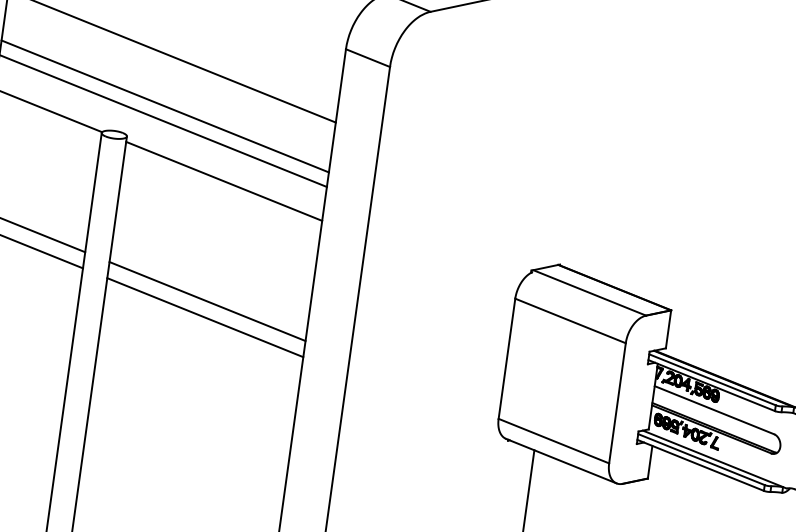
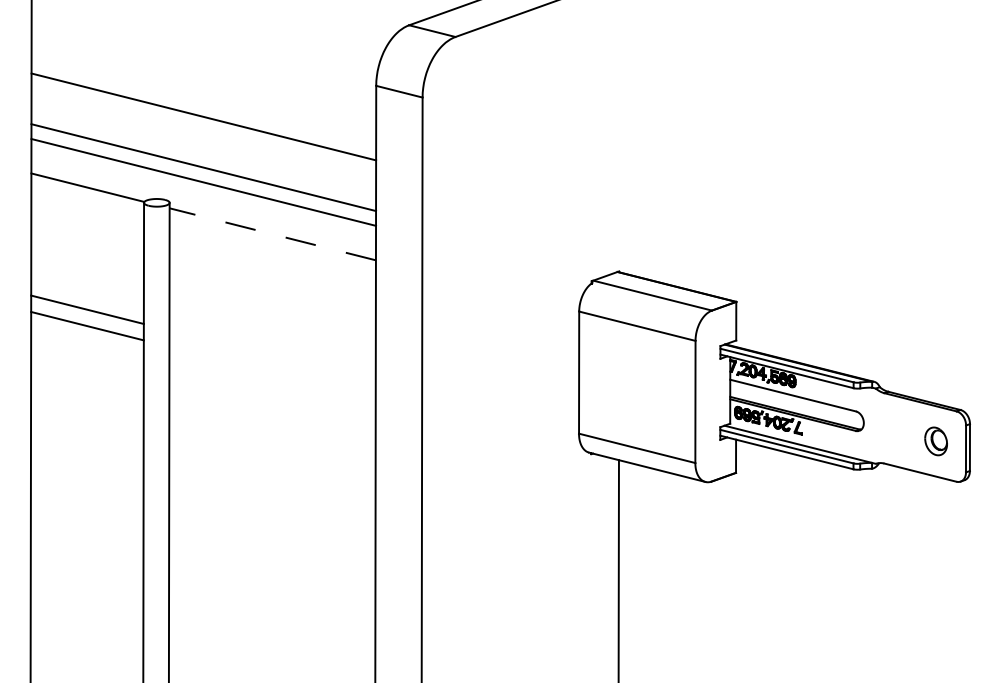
line: (223, 181) -> (272, 234), solid -> dashed
line: (207, 301) -> (272, 356), removed
line: (205, 317) -> (272, 372), removed

